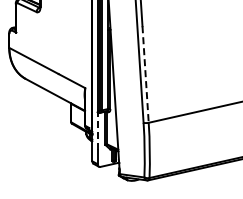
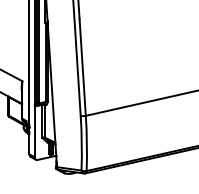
line: (145, 75) -> (82, 68), dashed -> solid
line: (97, 131) -> (34, 124), dashed -> solid

